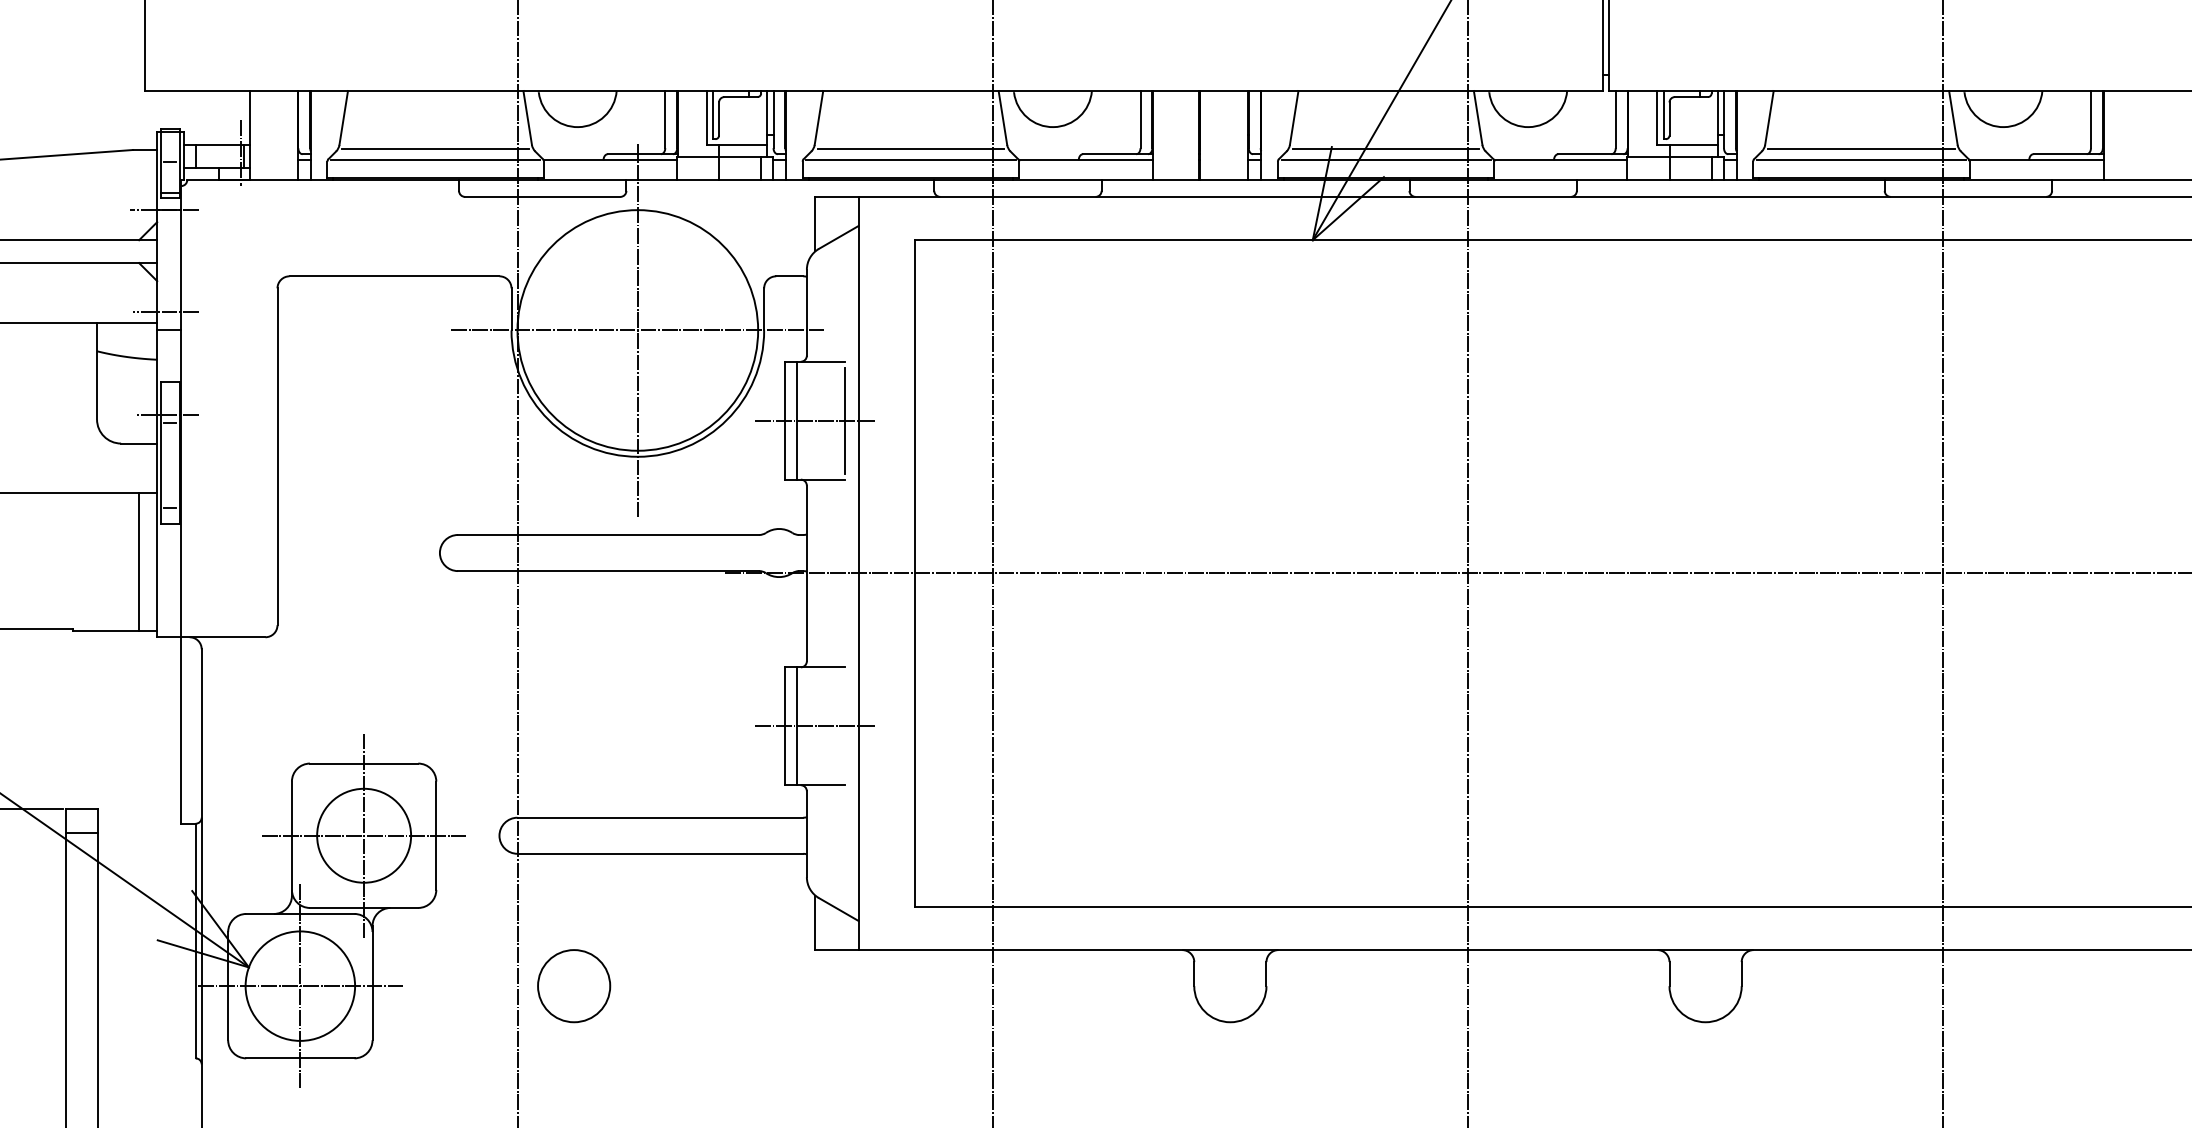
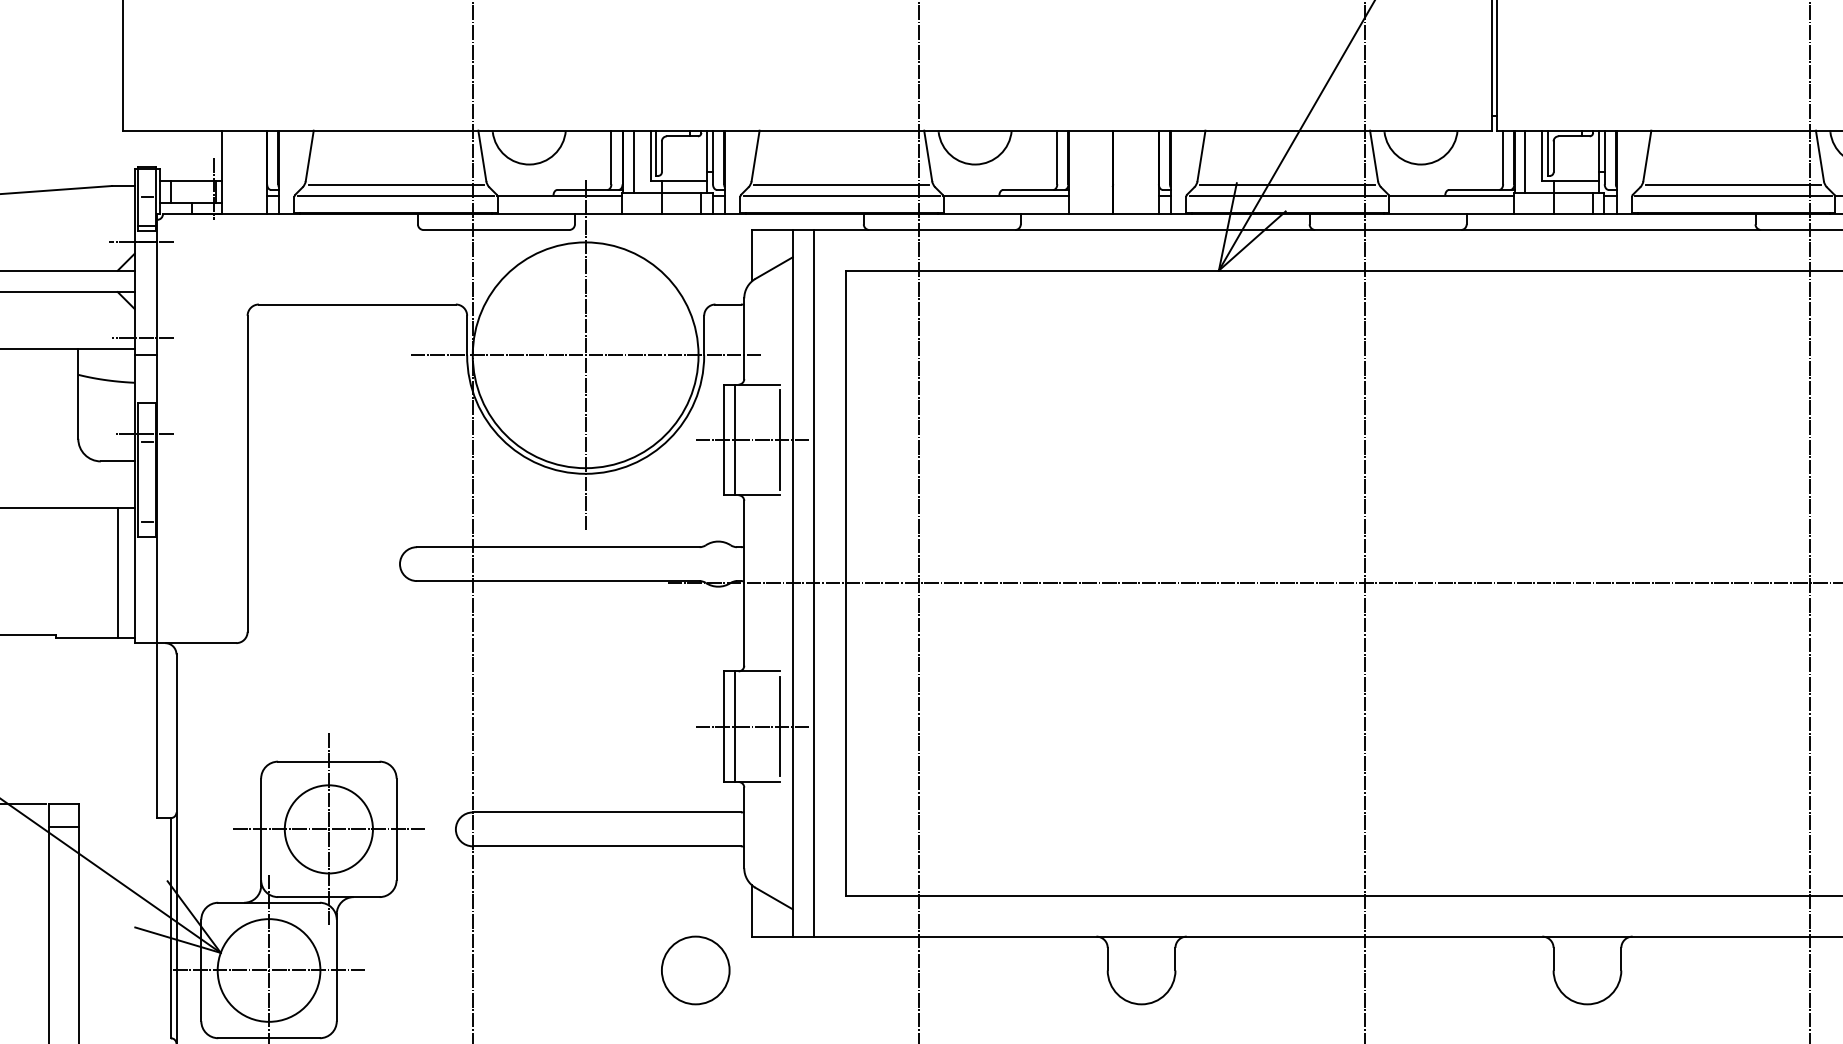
line: (688, 124) -> (633, 162), added
line: (1639, 124) -> (1525, 162), added
line: (881, 573) -> (814, 583), added
line: (845, 726) -> (780, 726), added
circle: (574, 986) -> (696, 970), moved

